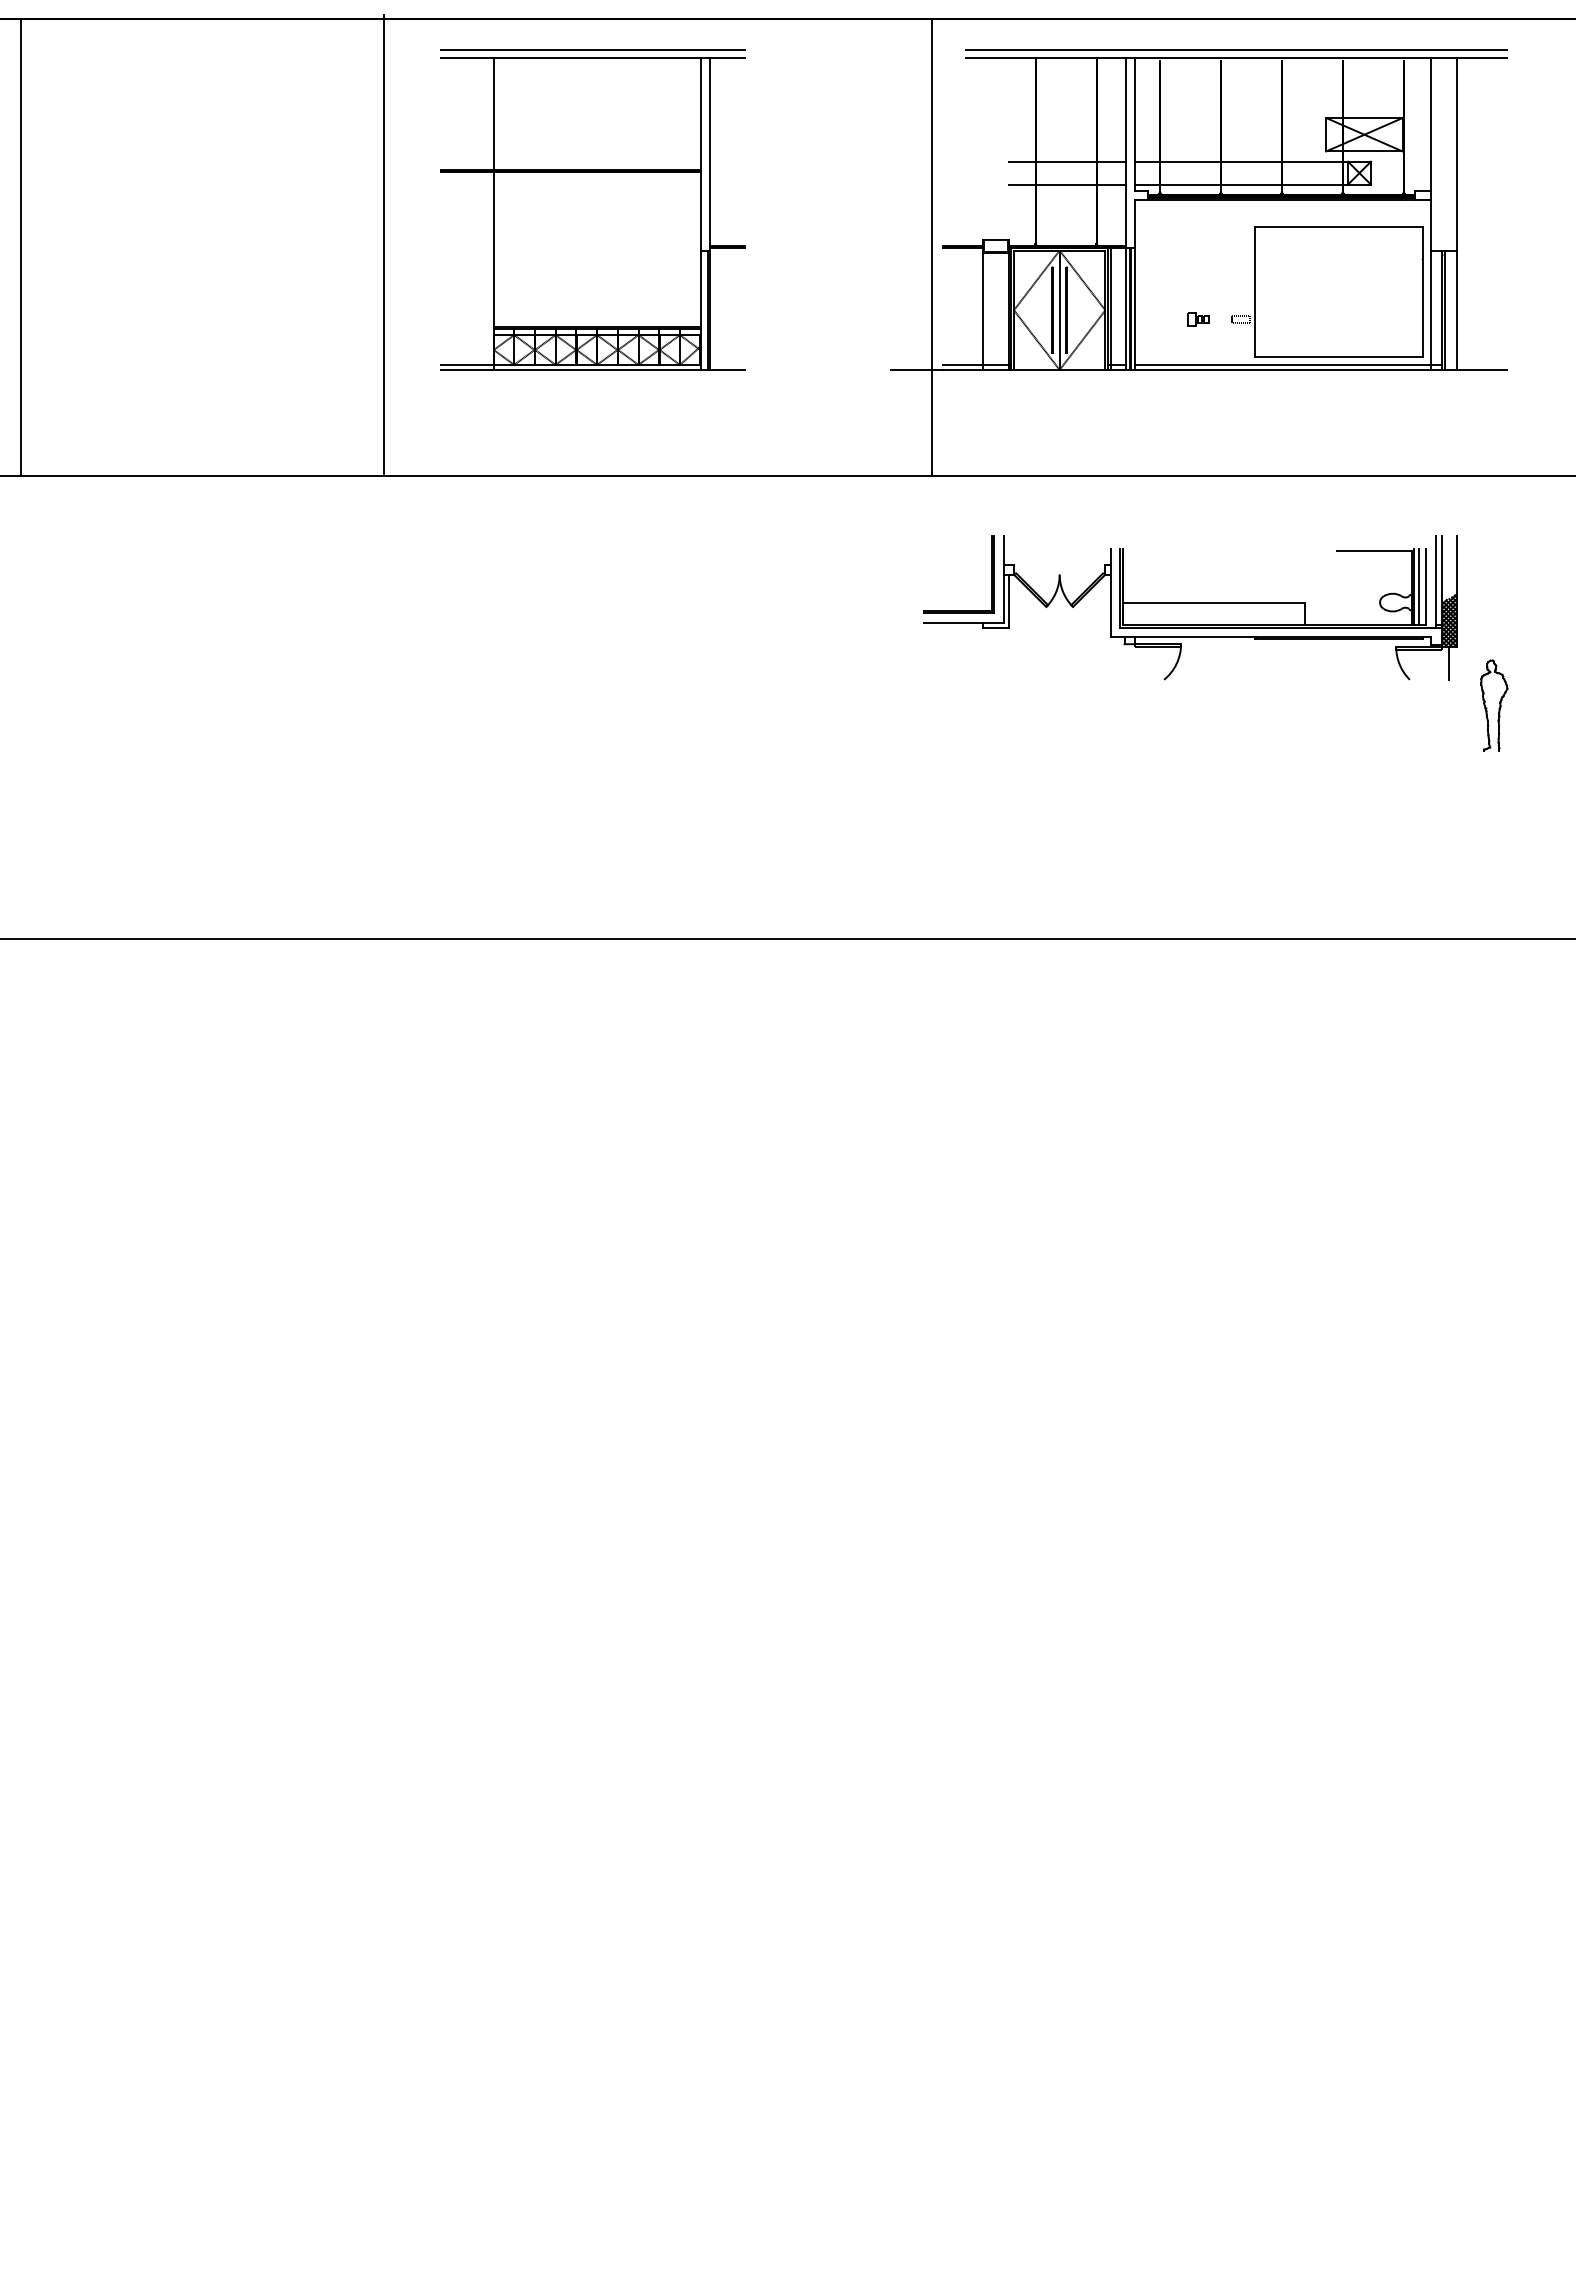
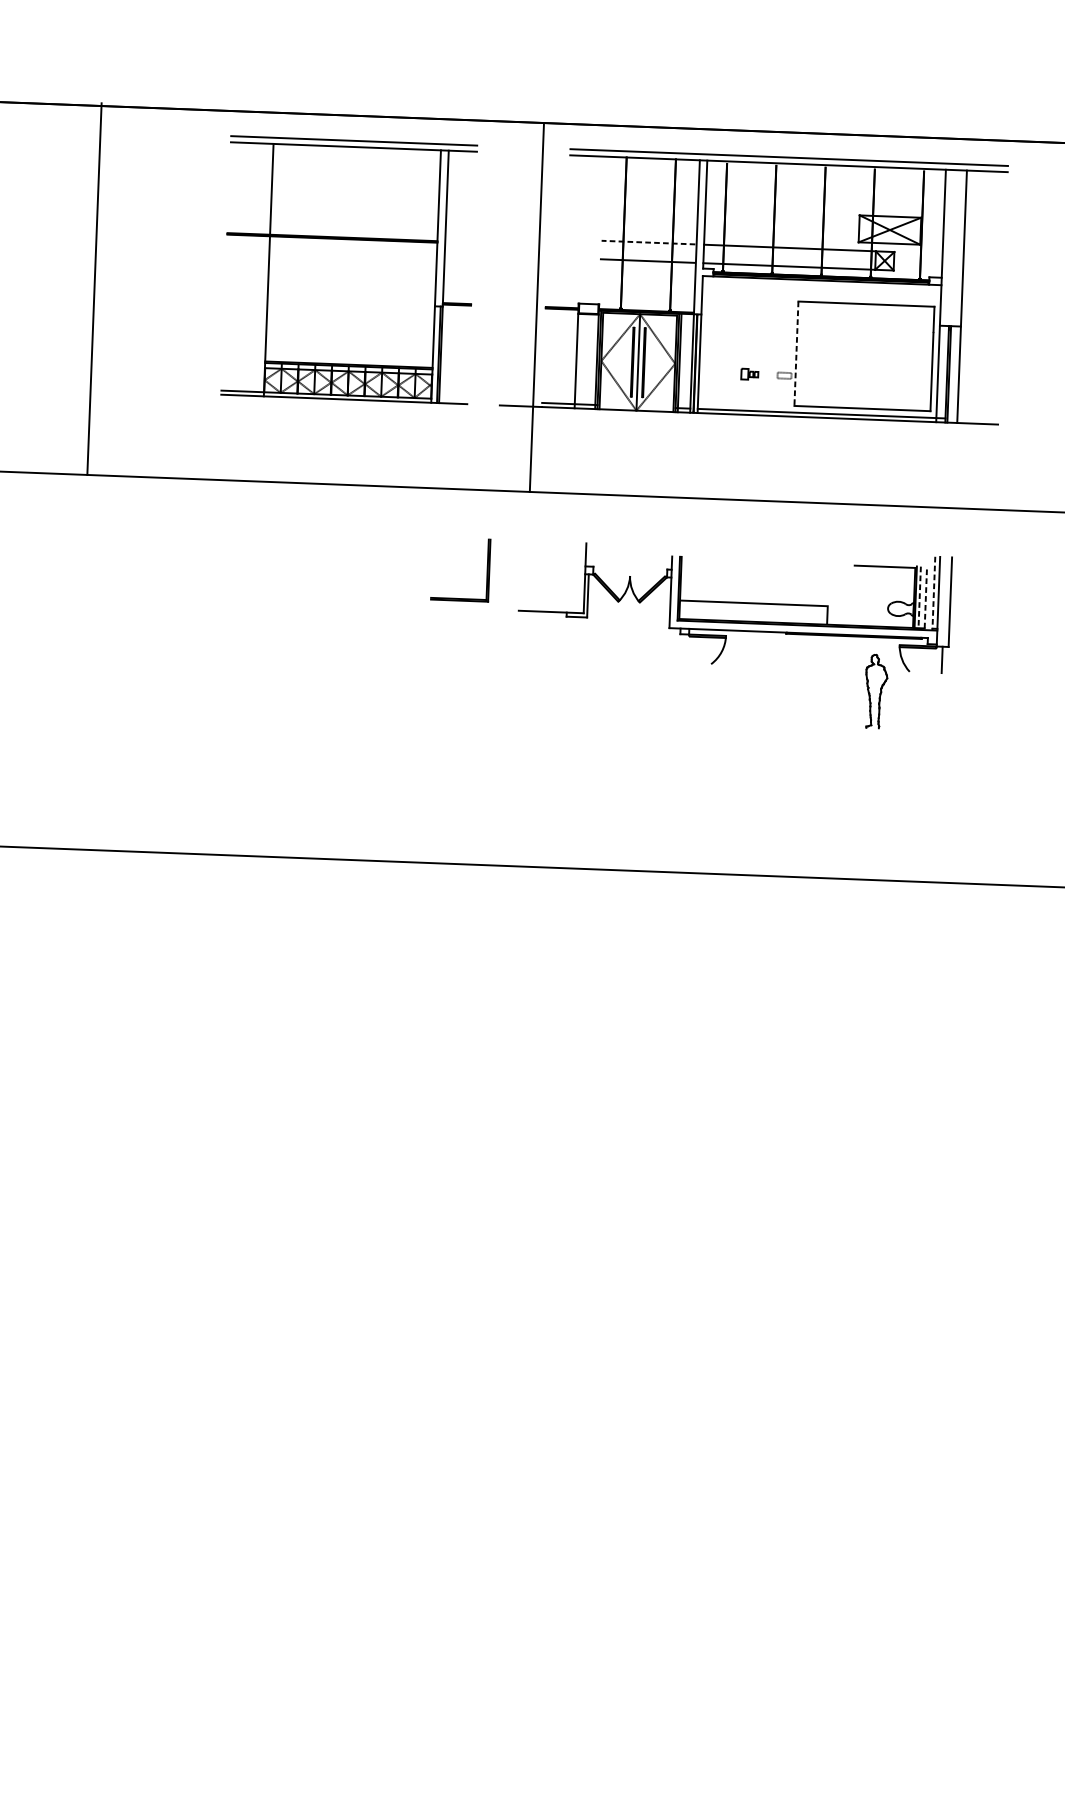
line: (1066, 161) -> (648, 242), solid -> dashed
part: (592, 209) -> (348, 269), moved
line: (1254, 292) -> (796, 354), solid -> dashed
part: (991, 574) -> (486, 570), moved
line: (1435, 581) -> (933, 593), solid -> dashed
line: (1426, 586) -> (926, 596), solid -> dashed
line: (1418, 587) -> (919, 597), solid -> dashed
hatch: (1448, 620) -> (942, 625), removed
part: (1494, 705) -> (876, 691), moved

